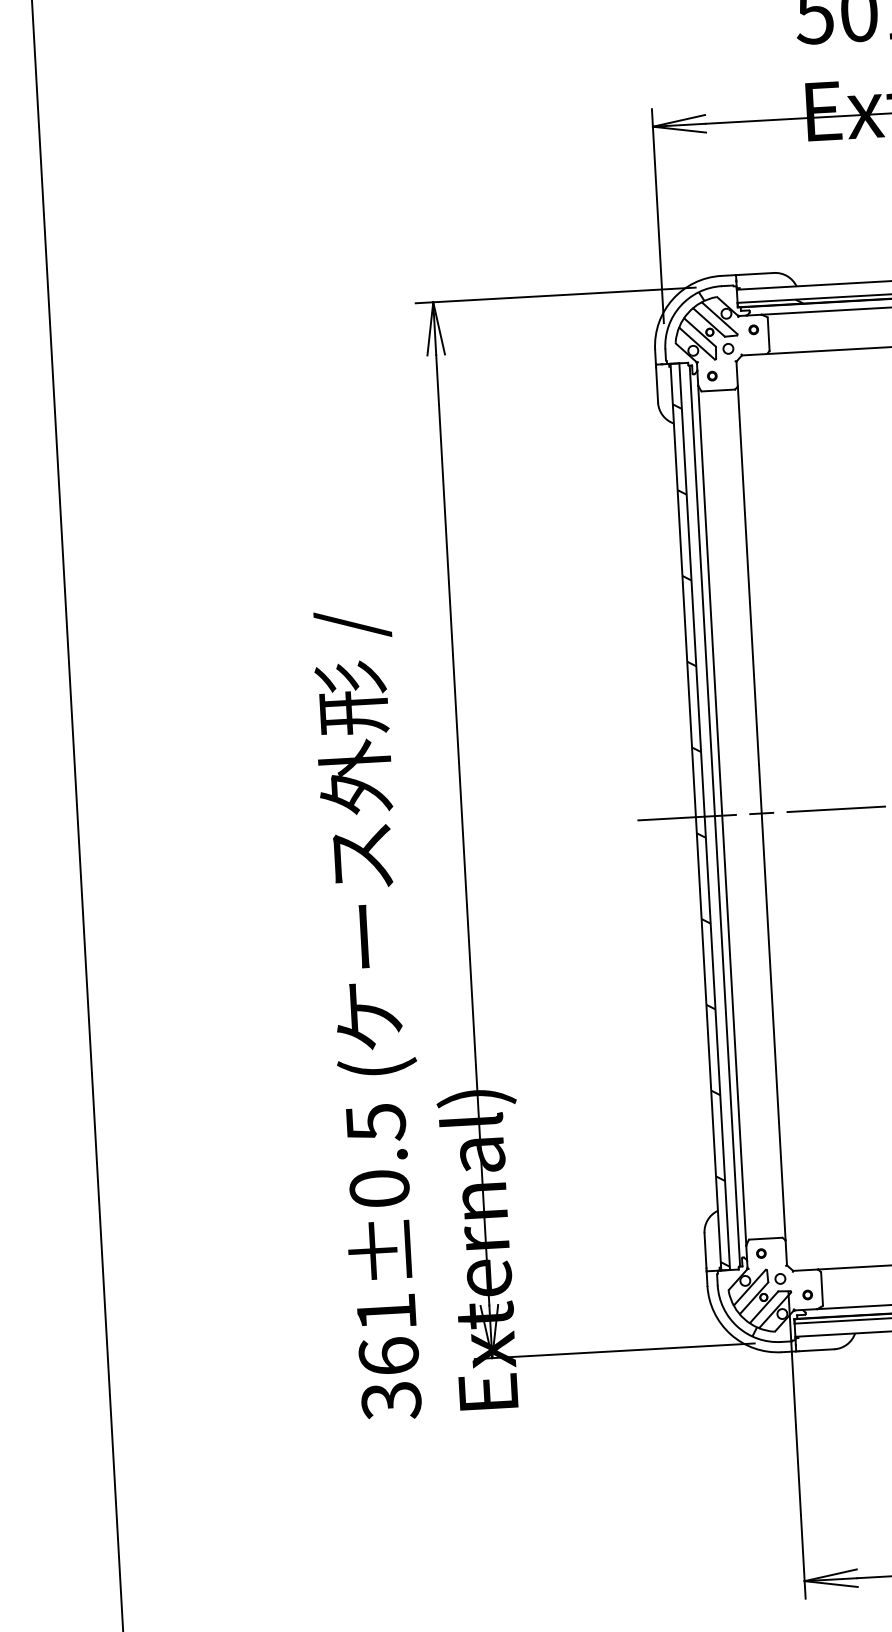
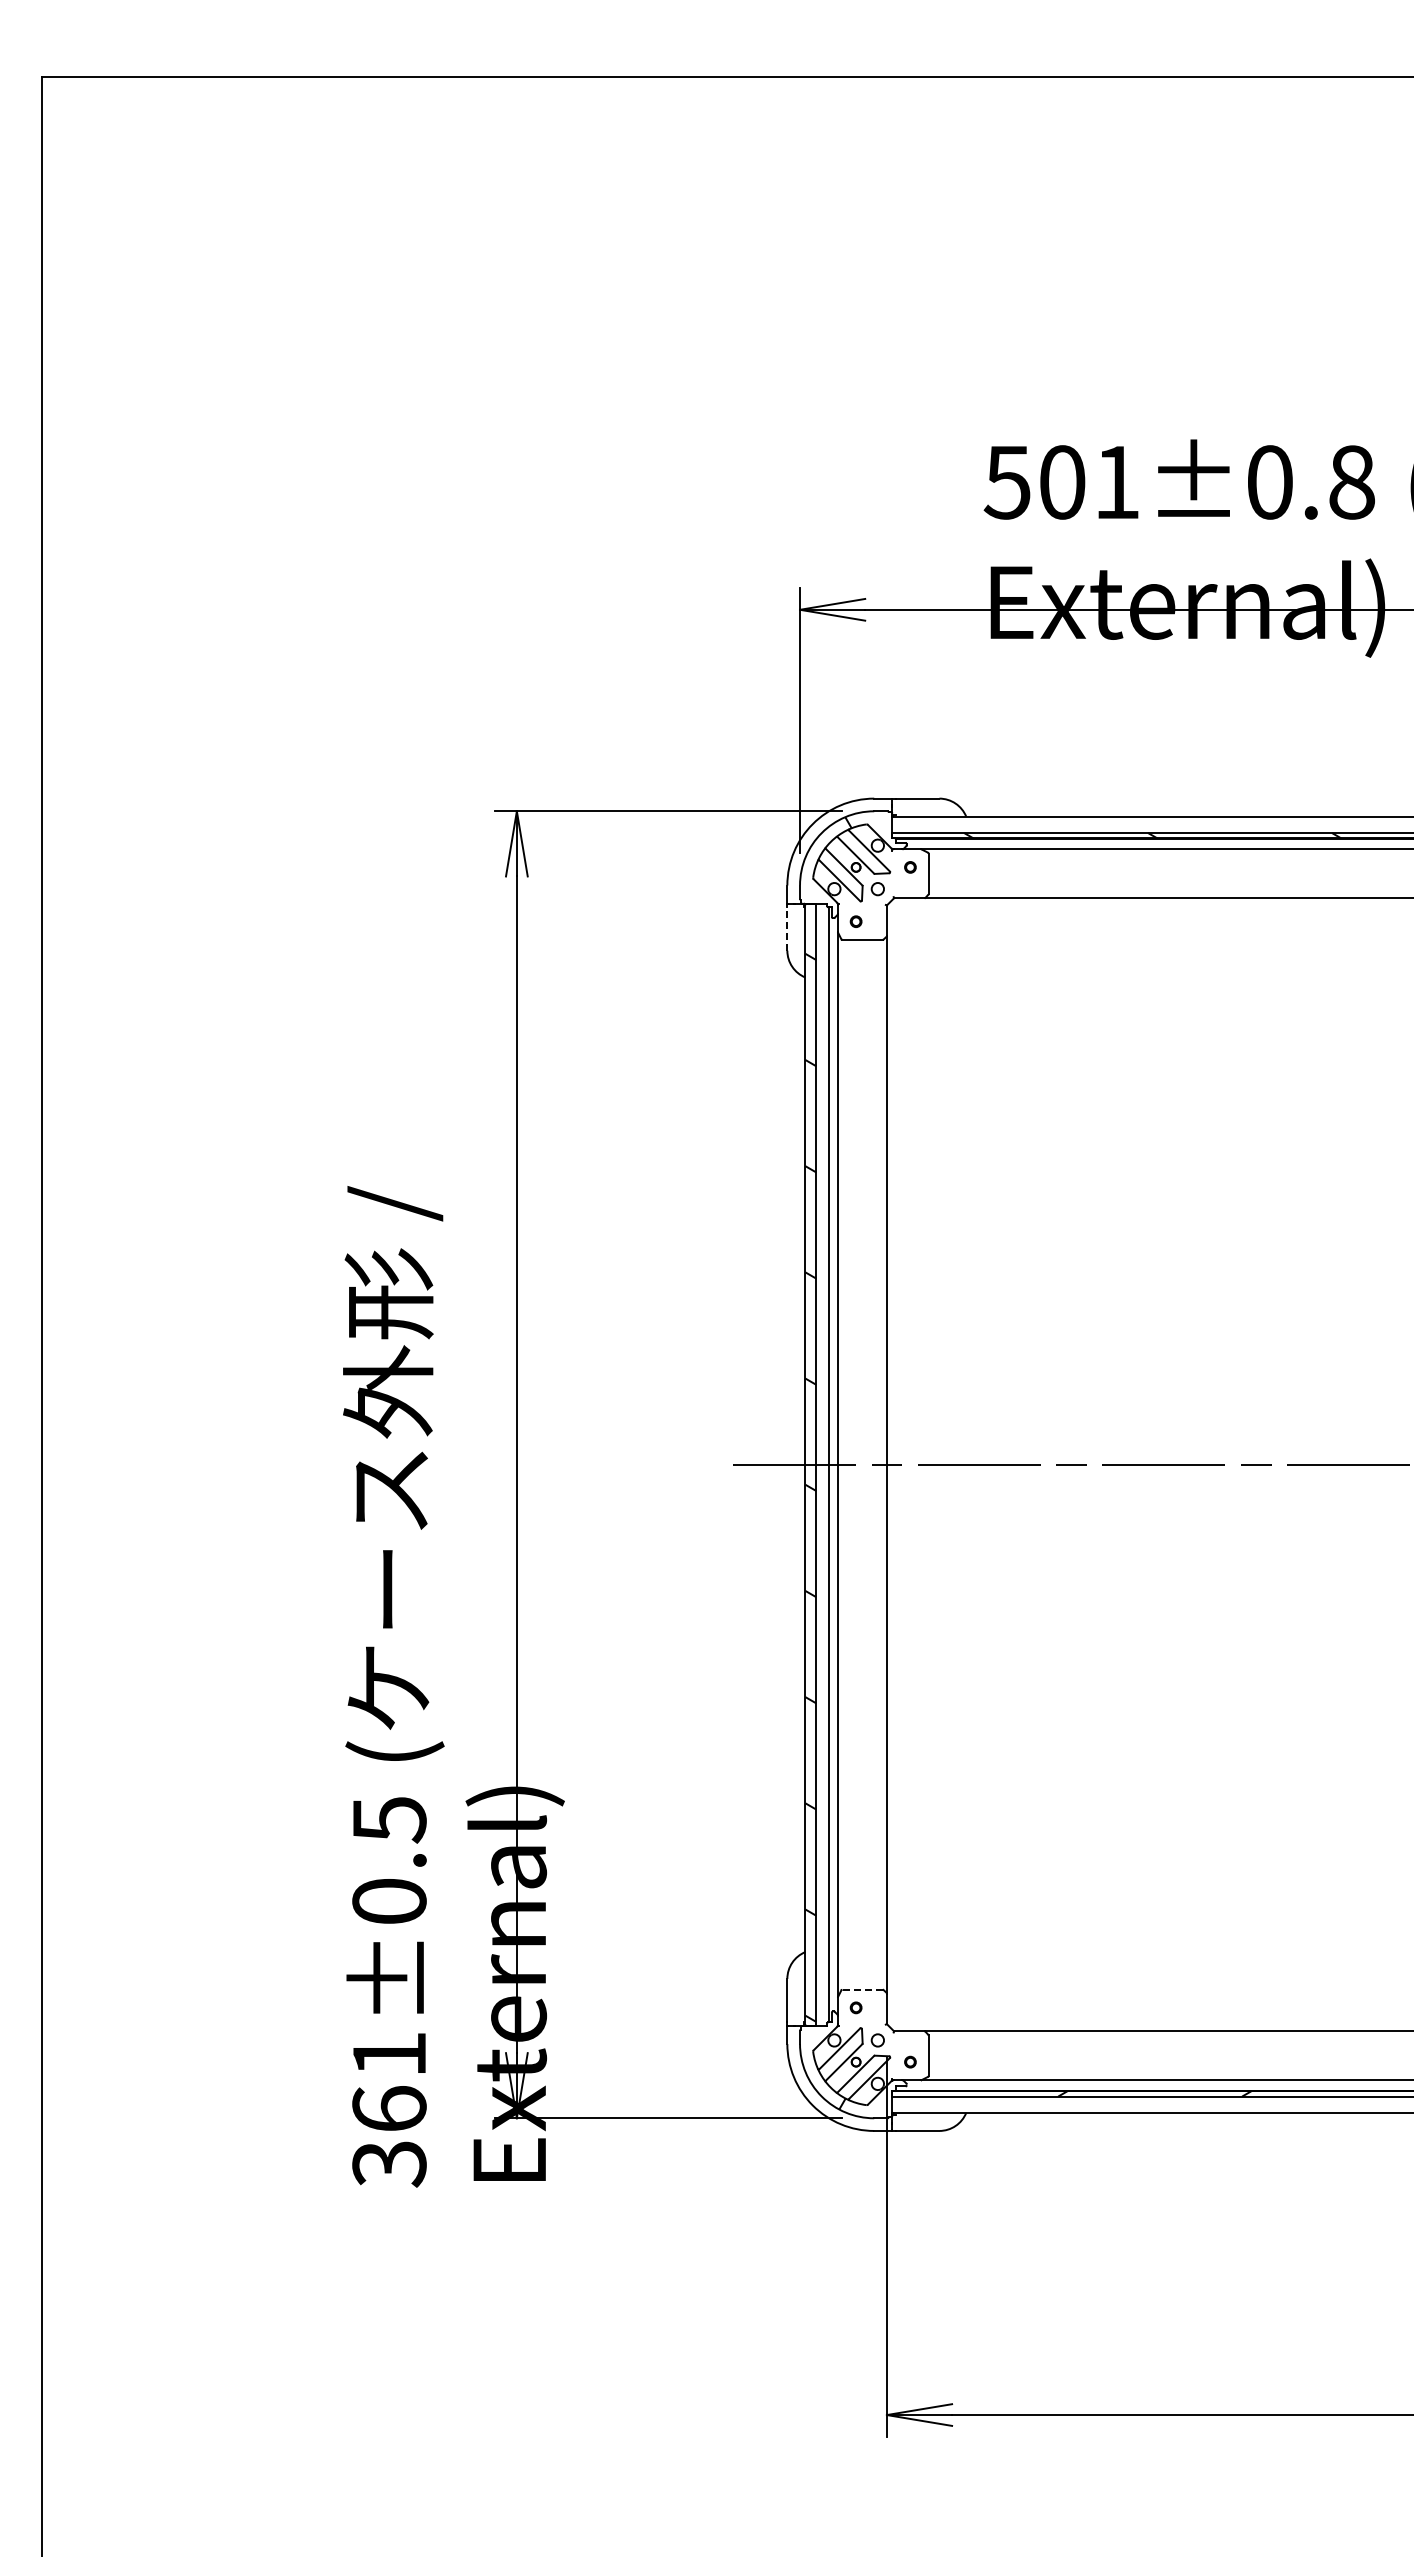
line: (657, 384) -> (787, 928), solid -> dashed
line: (765, 1238) -> (862, 1989), solid -> dashed

